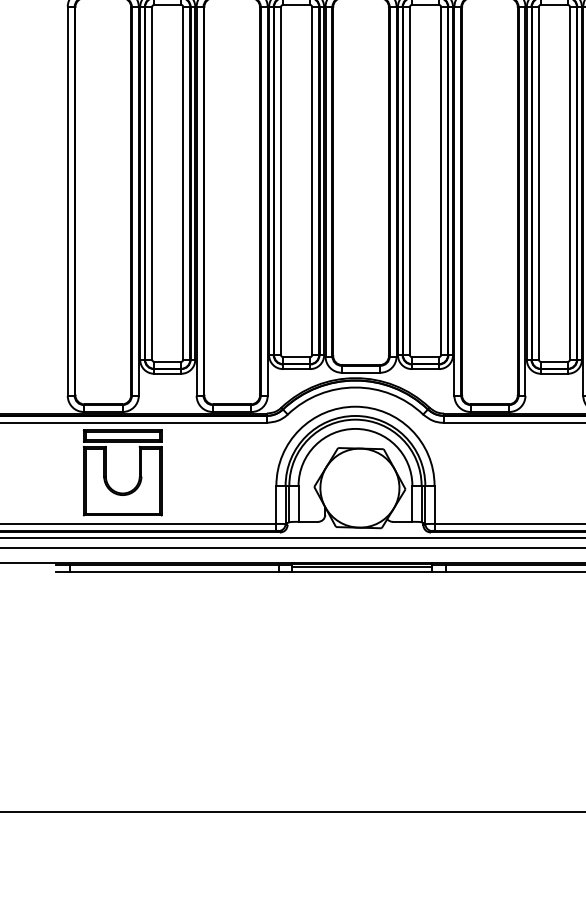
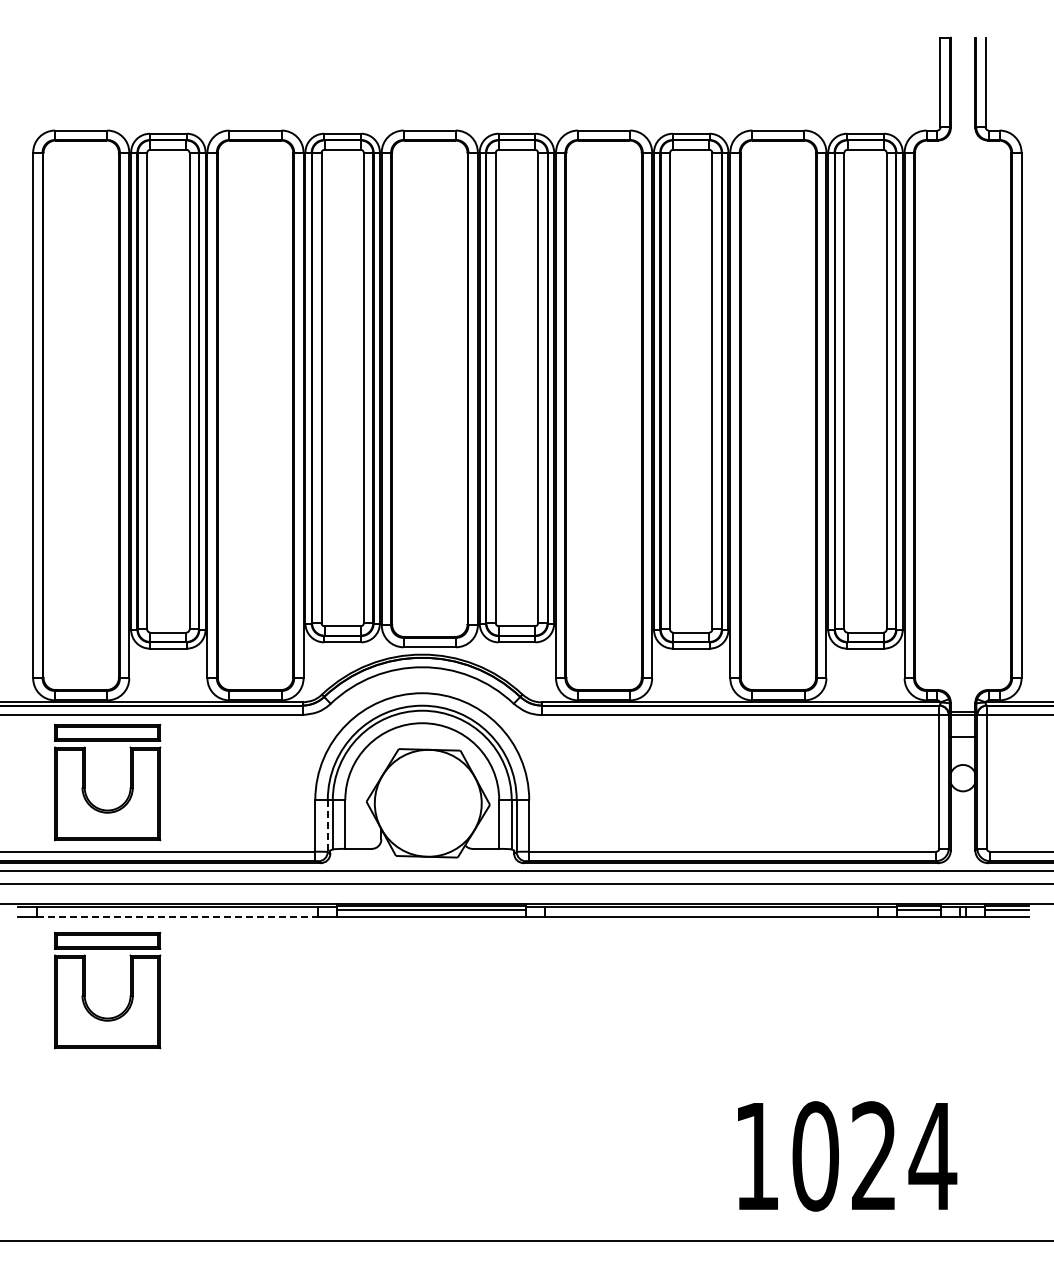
line: (285, 505) -> (327, 826), solid -> dashed
line: (174, 571) -> (177, 916), solid -> dashed
part: (106, 626) -> (85, 990), added

